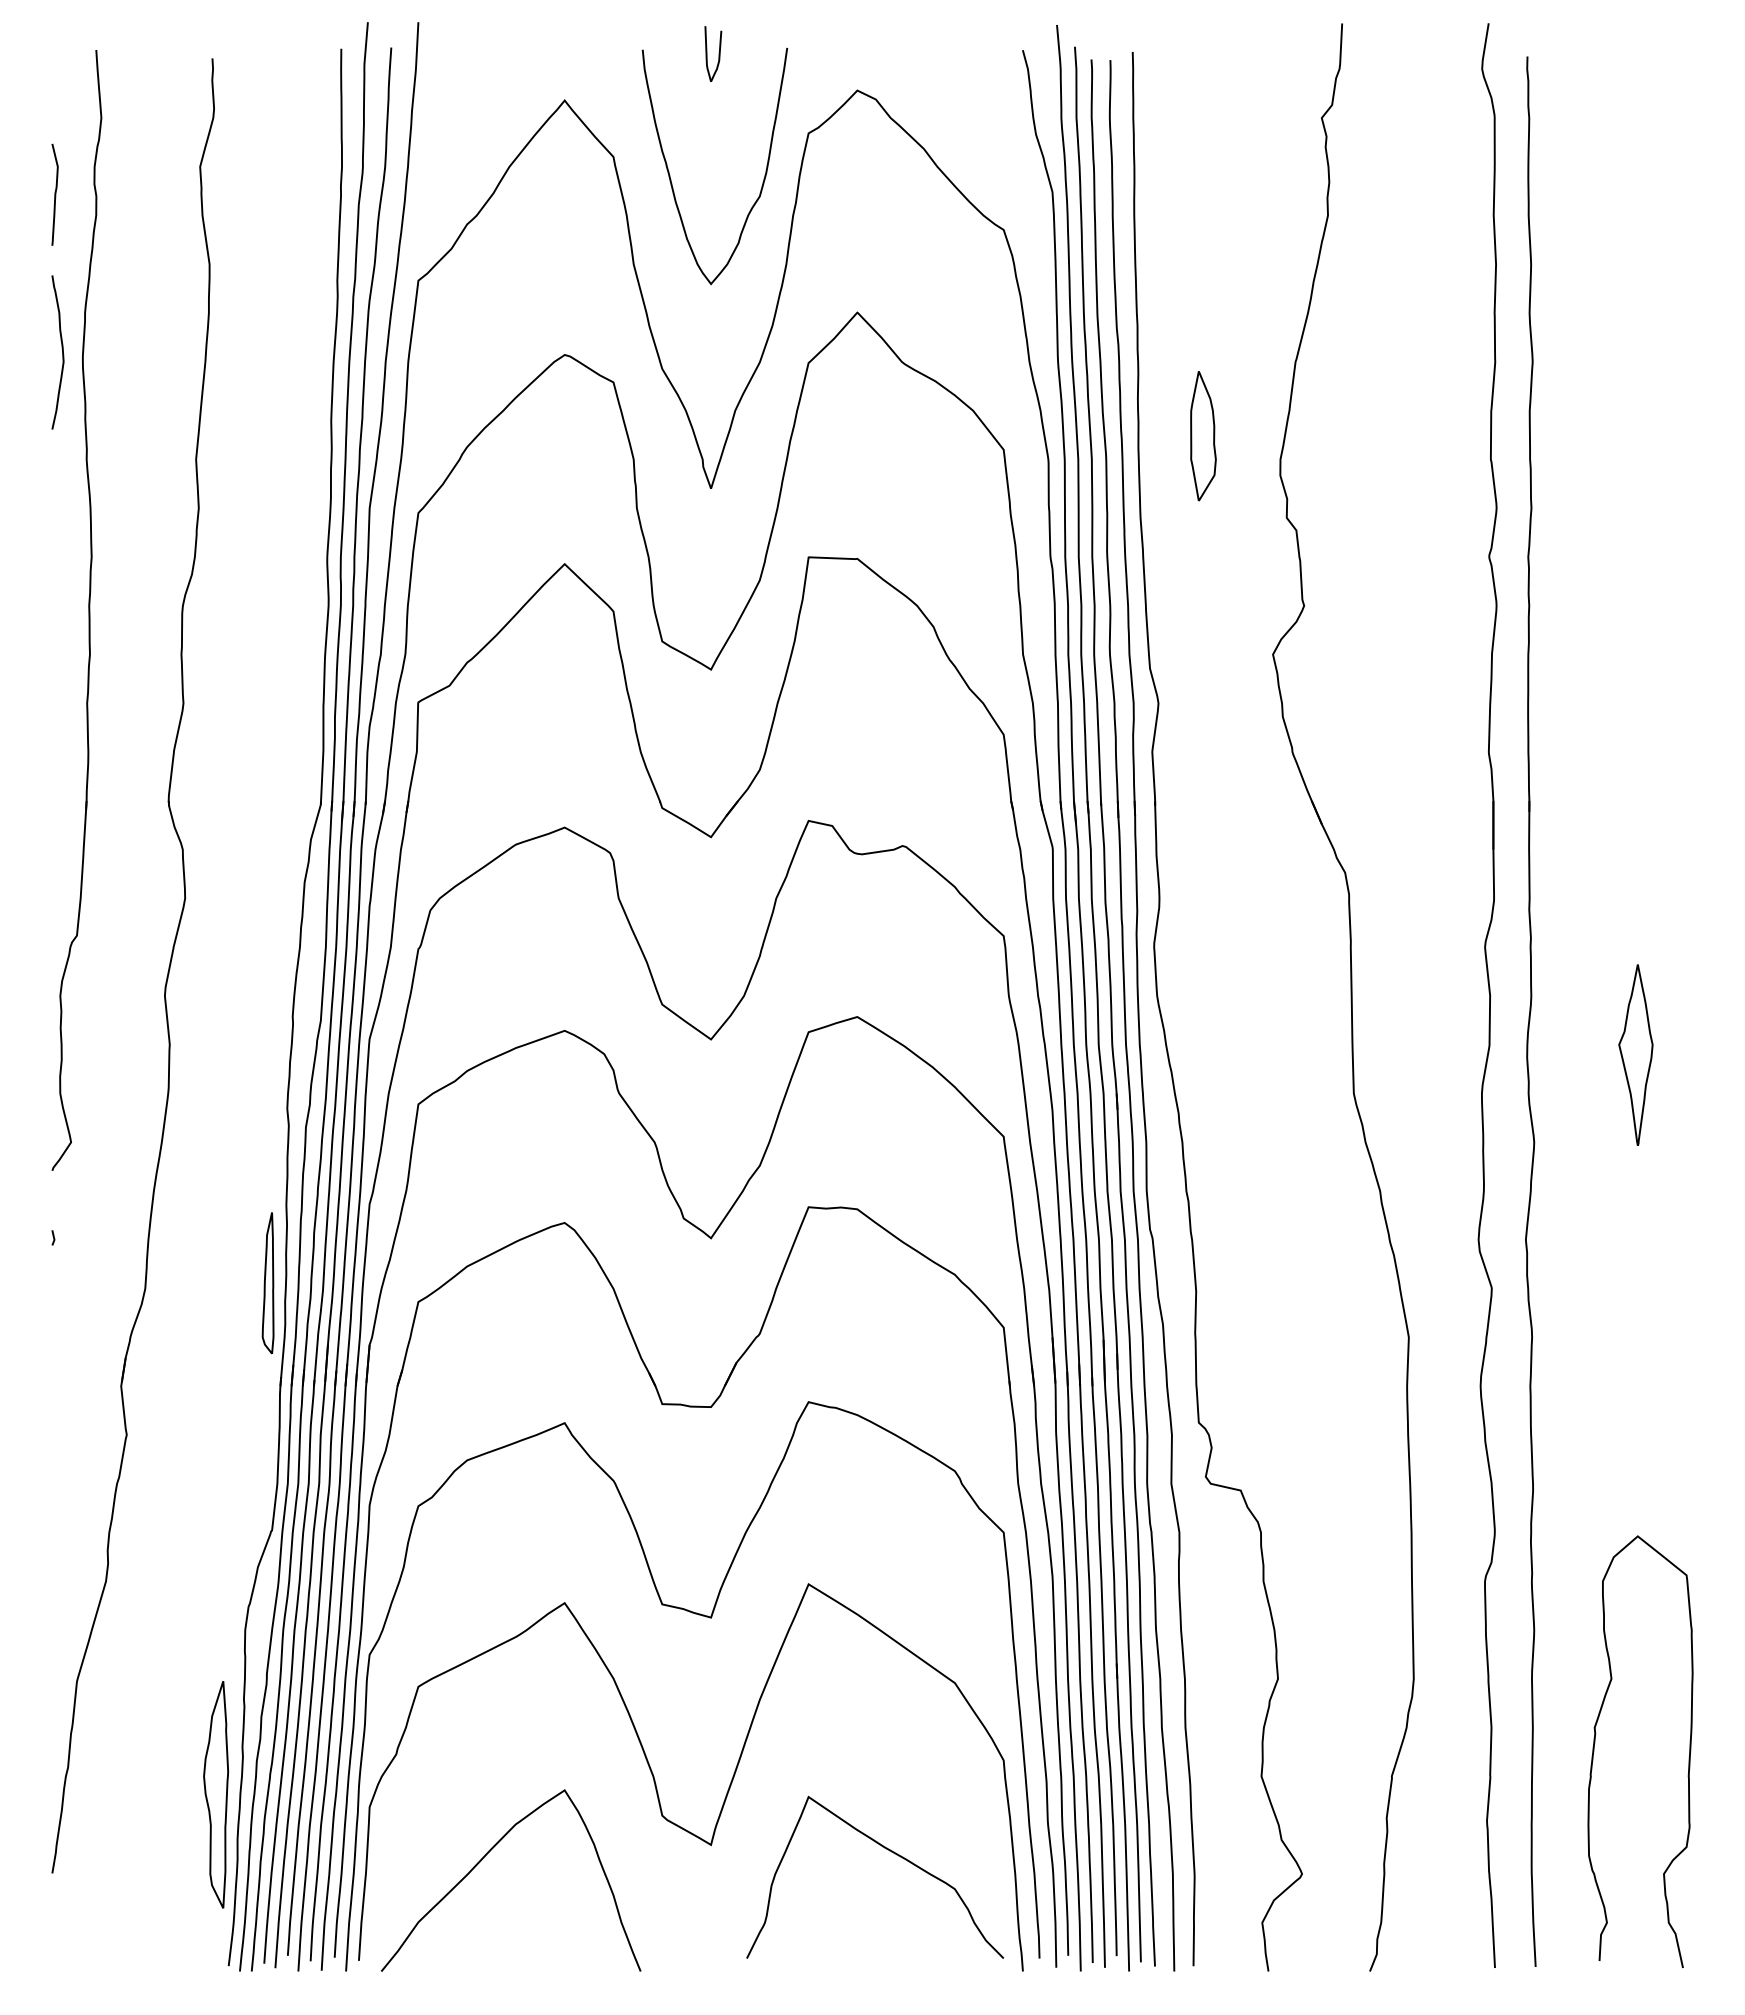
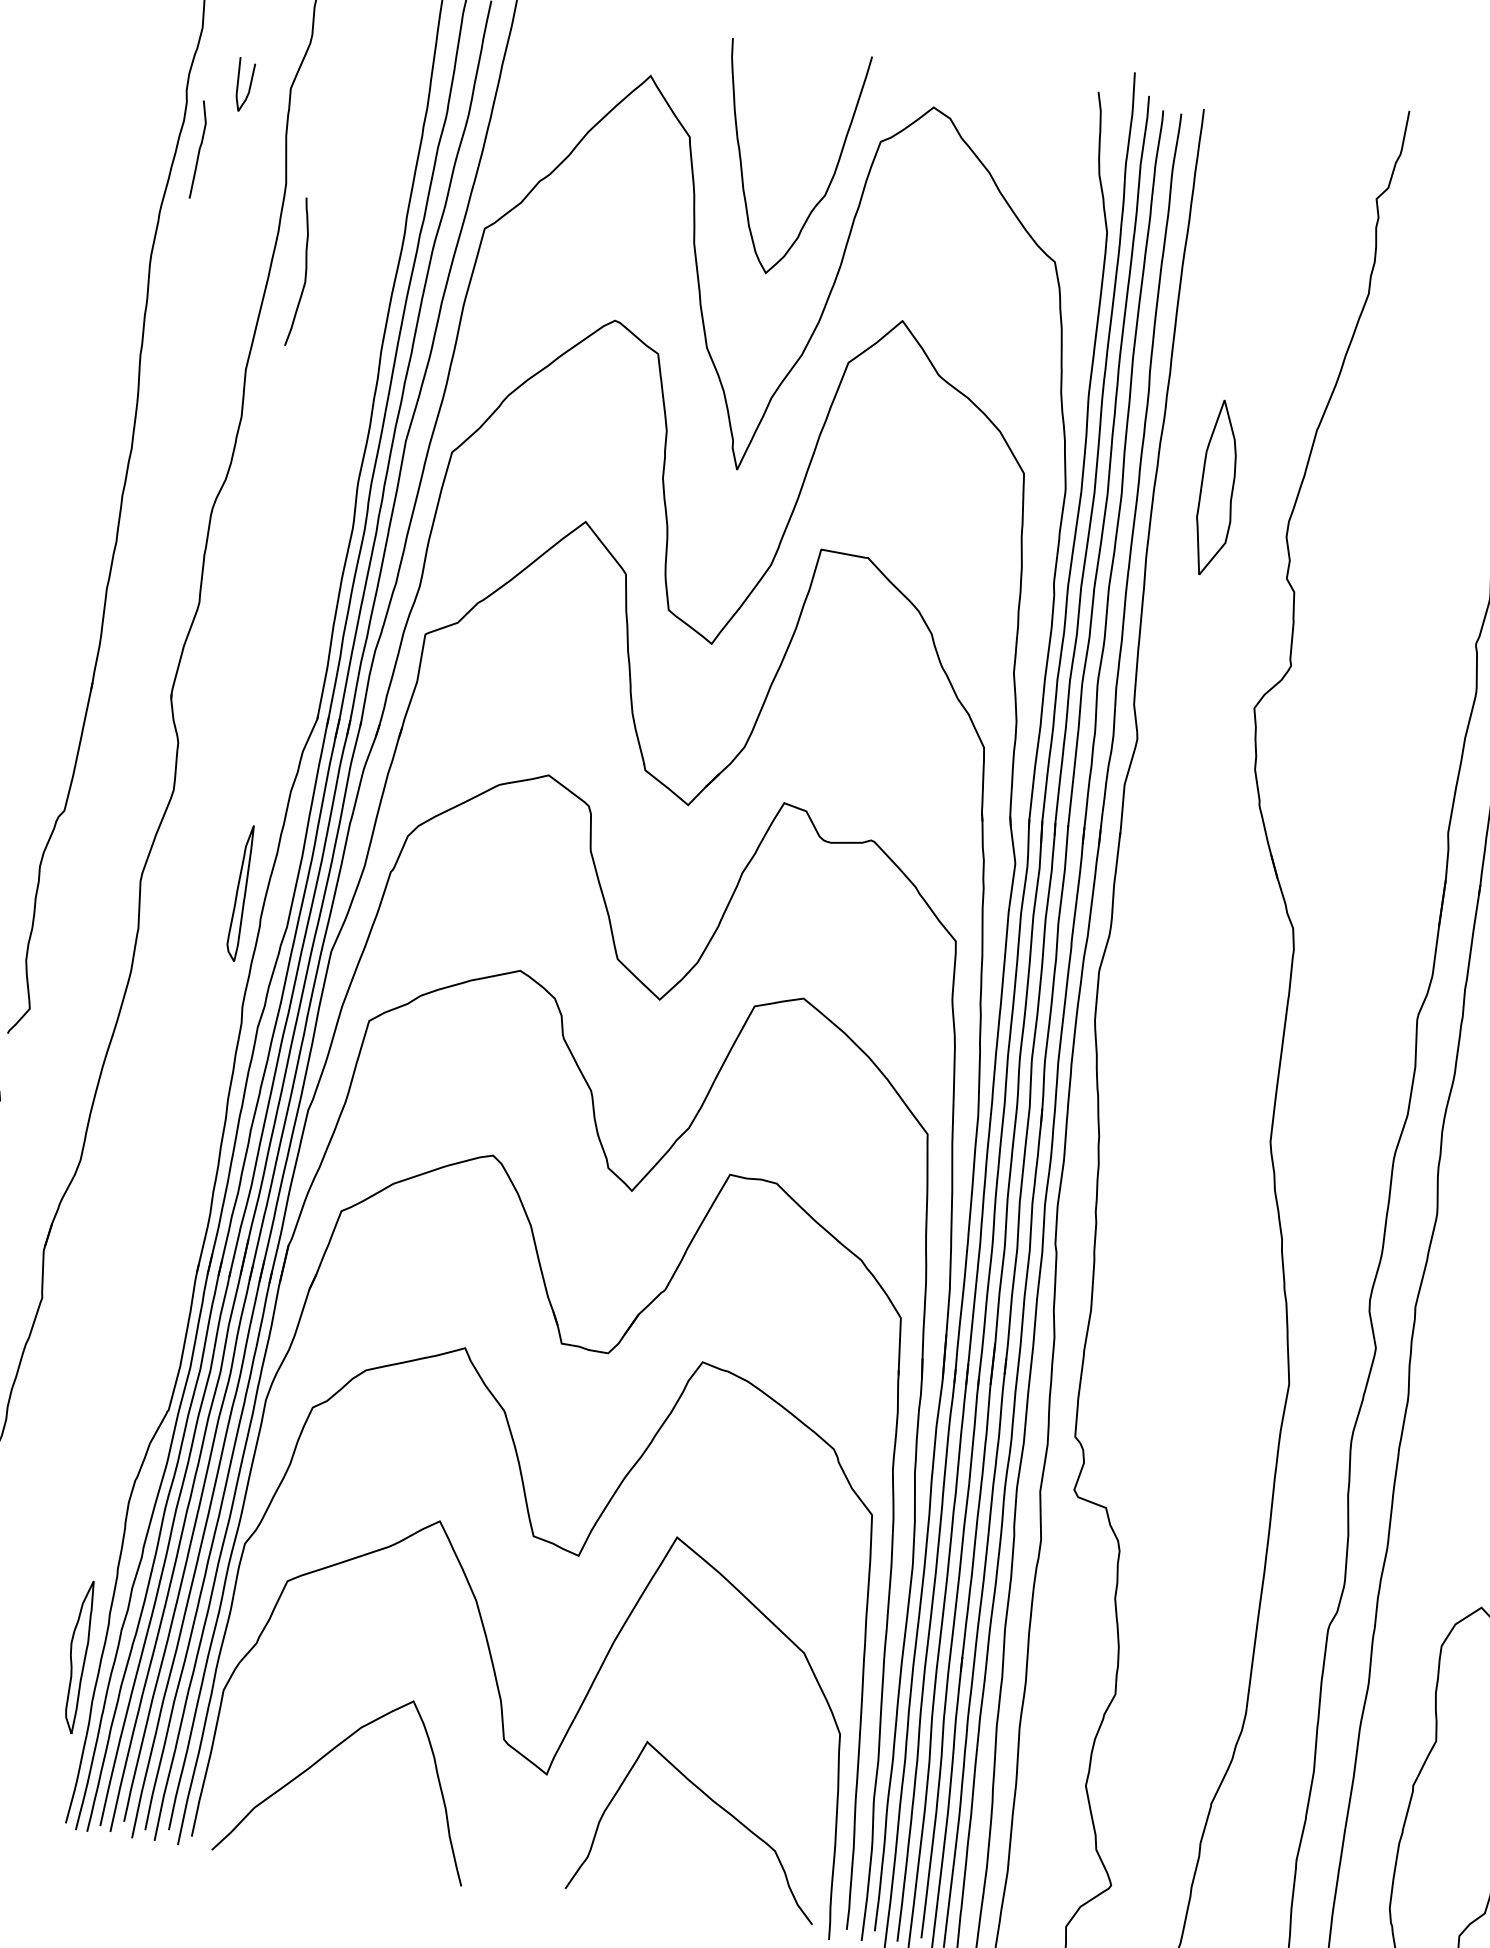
curve: (718, 53) -> (249, 85), moved
curve: (54, 194) -> (198, 149), moved
curve: (62, 352) -> (305, 273), moved
part: (1203, 436) -> (1218, 488), size x1.4
part: (267, 1282) -> (239, 892), moved
part: (216, 1794) -> (78, 1656), size x0.7

